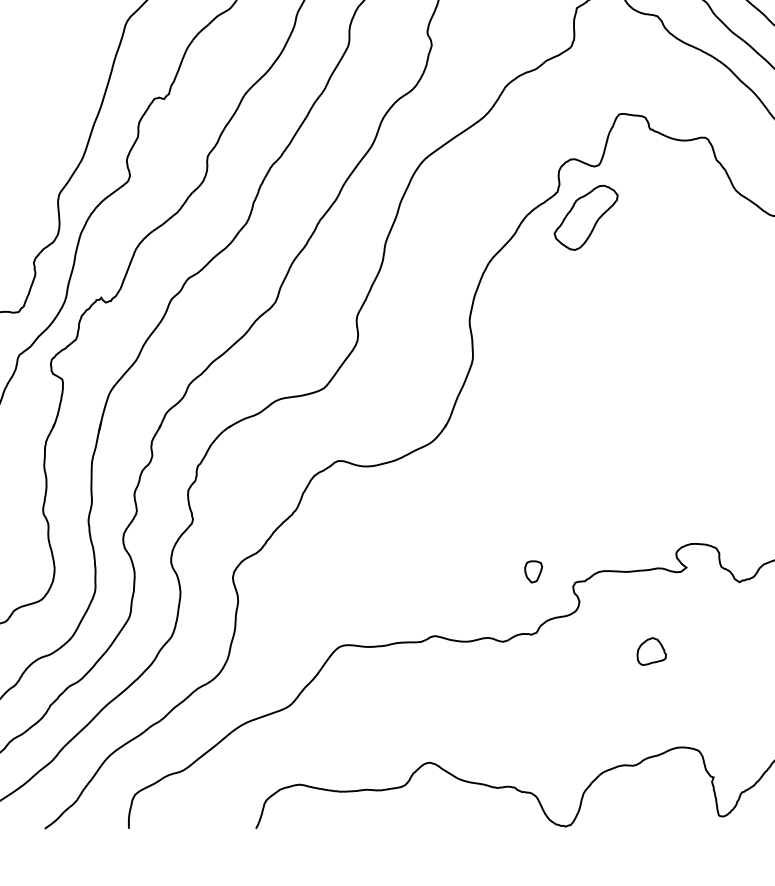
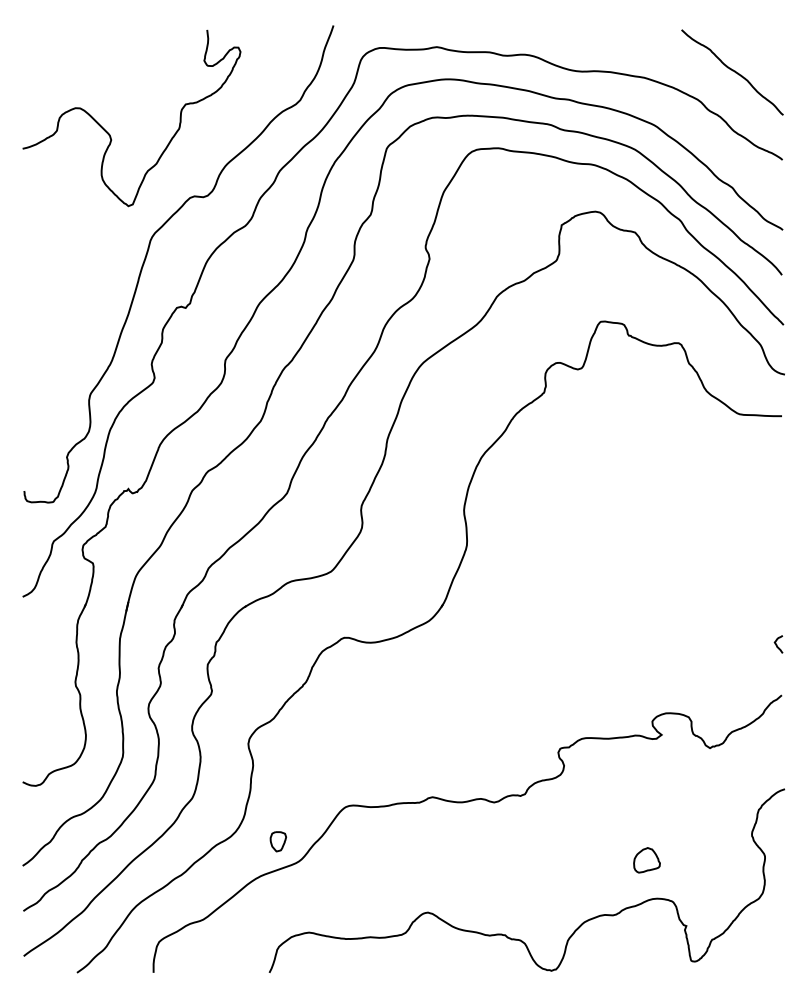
part: (585, 218) -> (569, 416), removed
part: (532, 571) -> (277, 841), moved
part: (651, 651) -> (646, 860), moved

